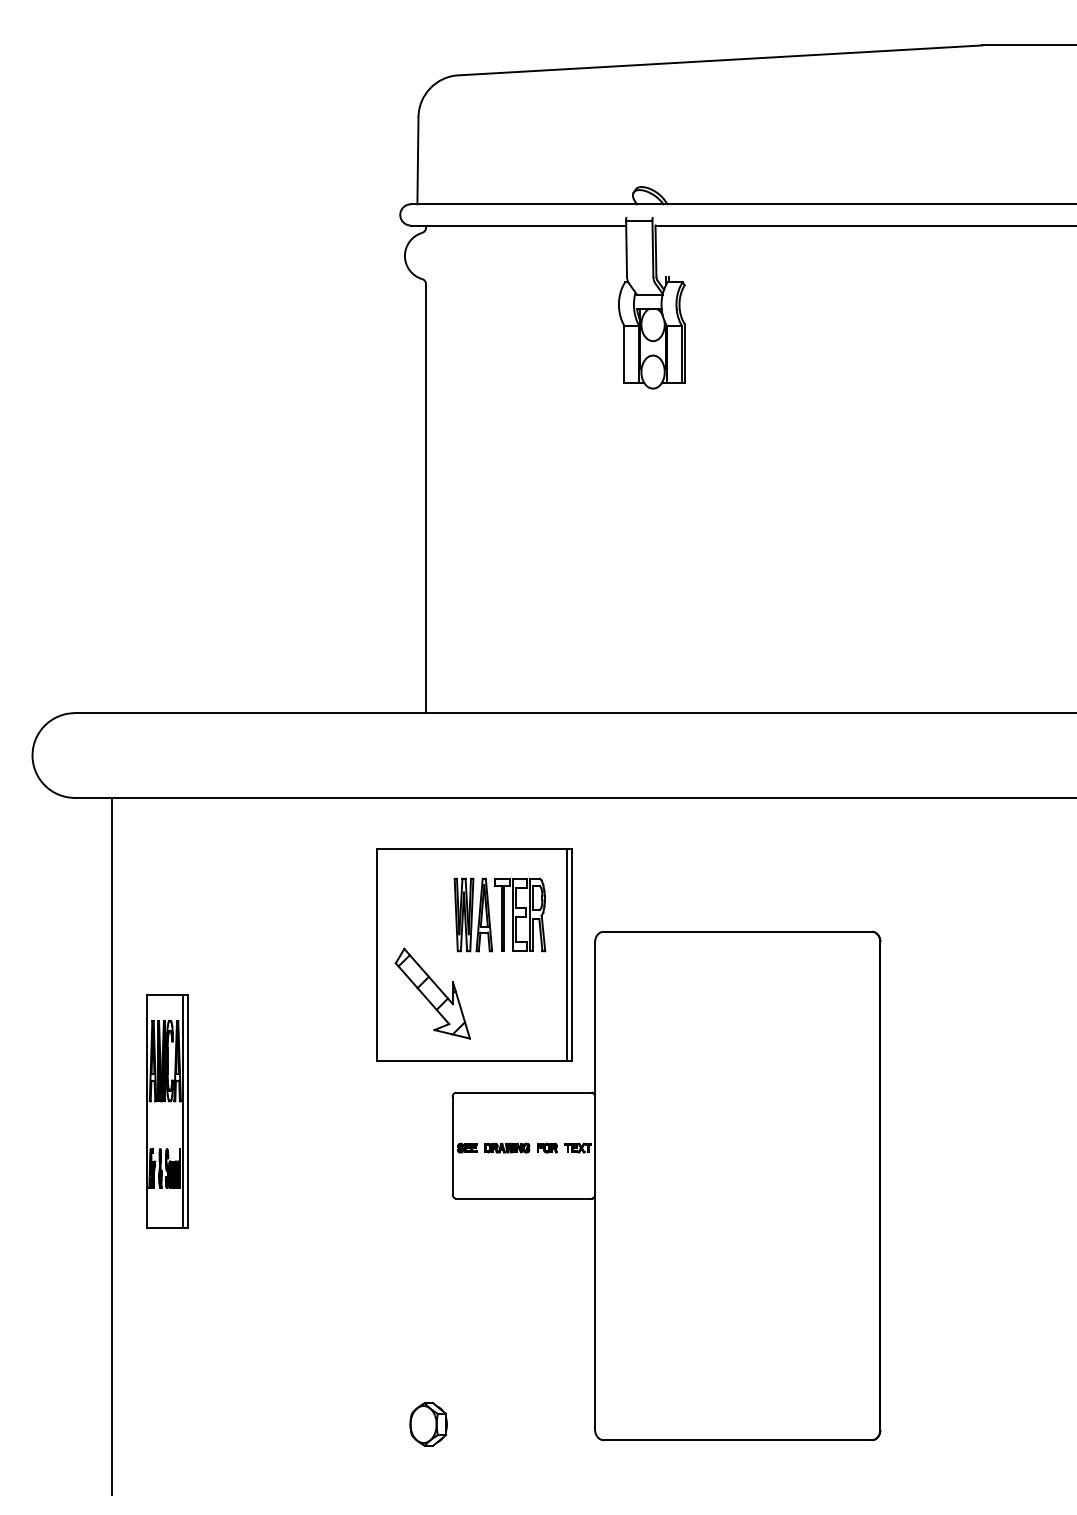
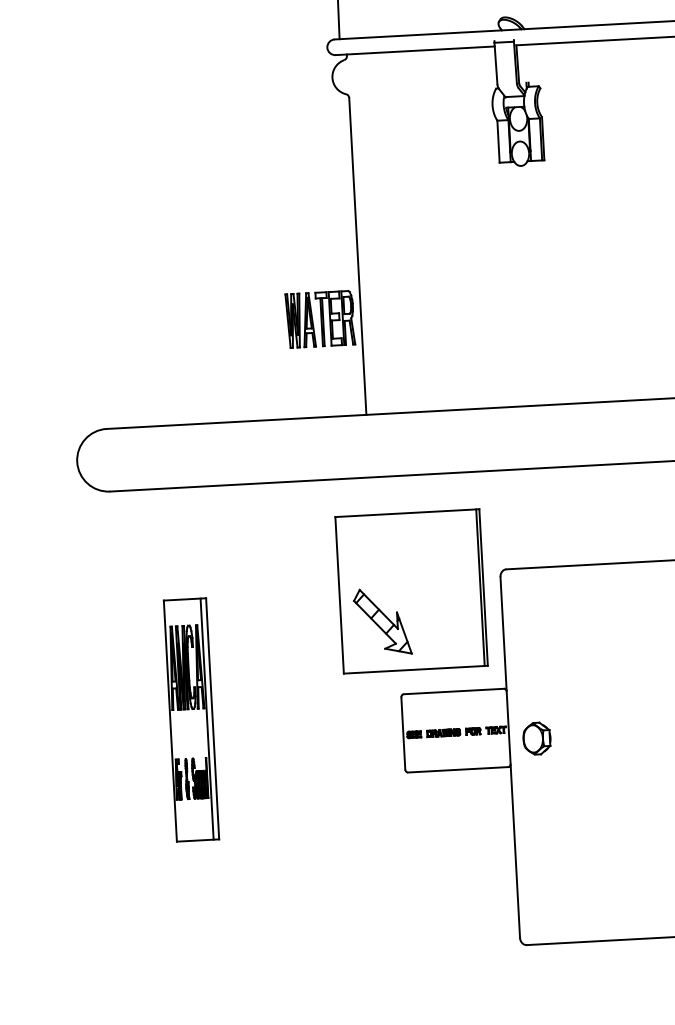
part: (499, 914) -> (319, 319), moved
part: (167, 1111) -> (191, 719), size x1.4
line: (111, 1145) -> (151, 746), removed
part: (428, 1424) -> (536, 738), moved

